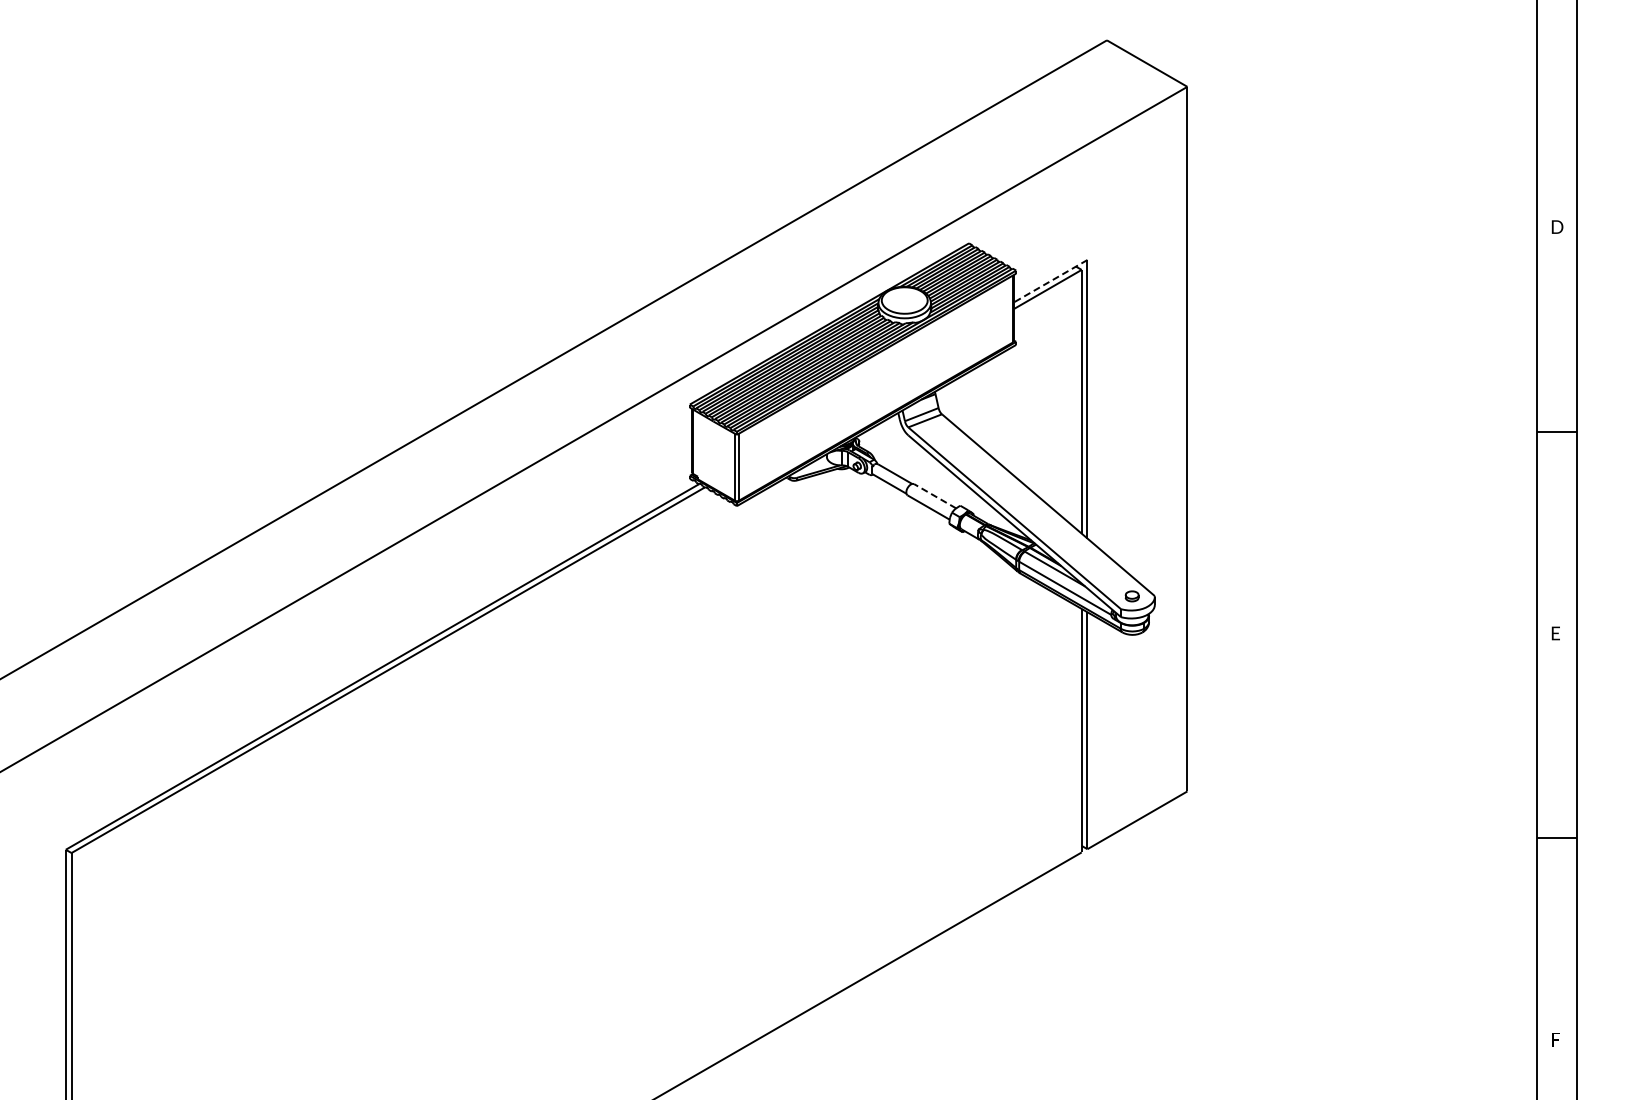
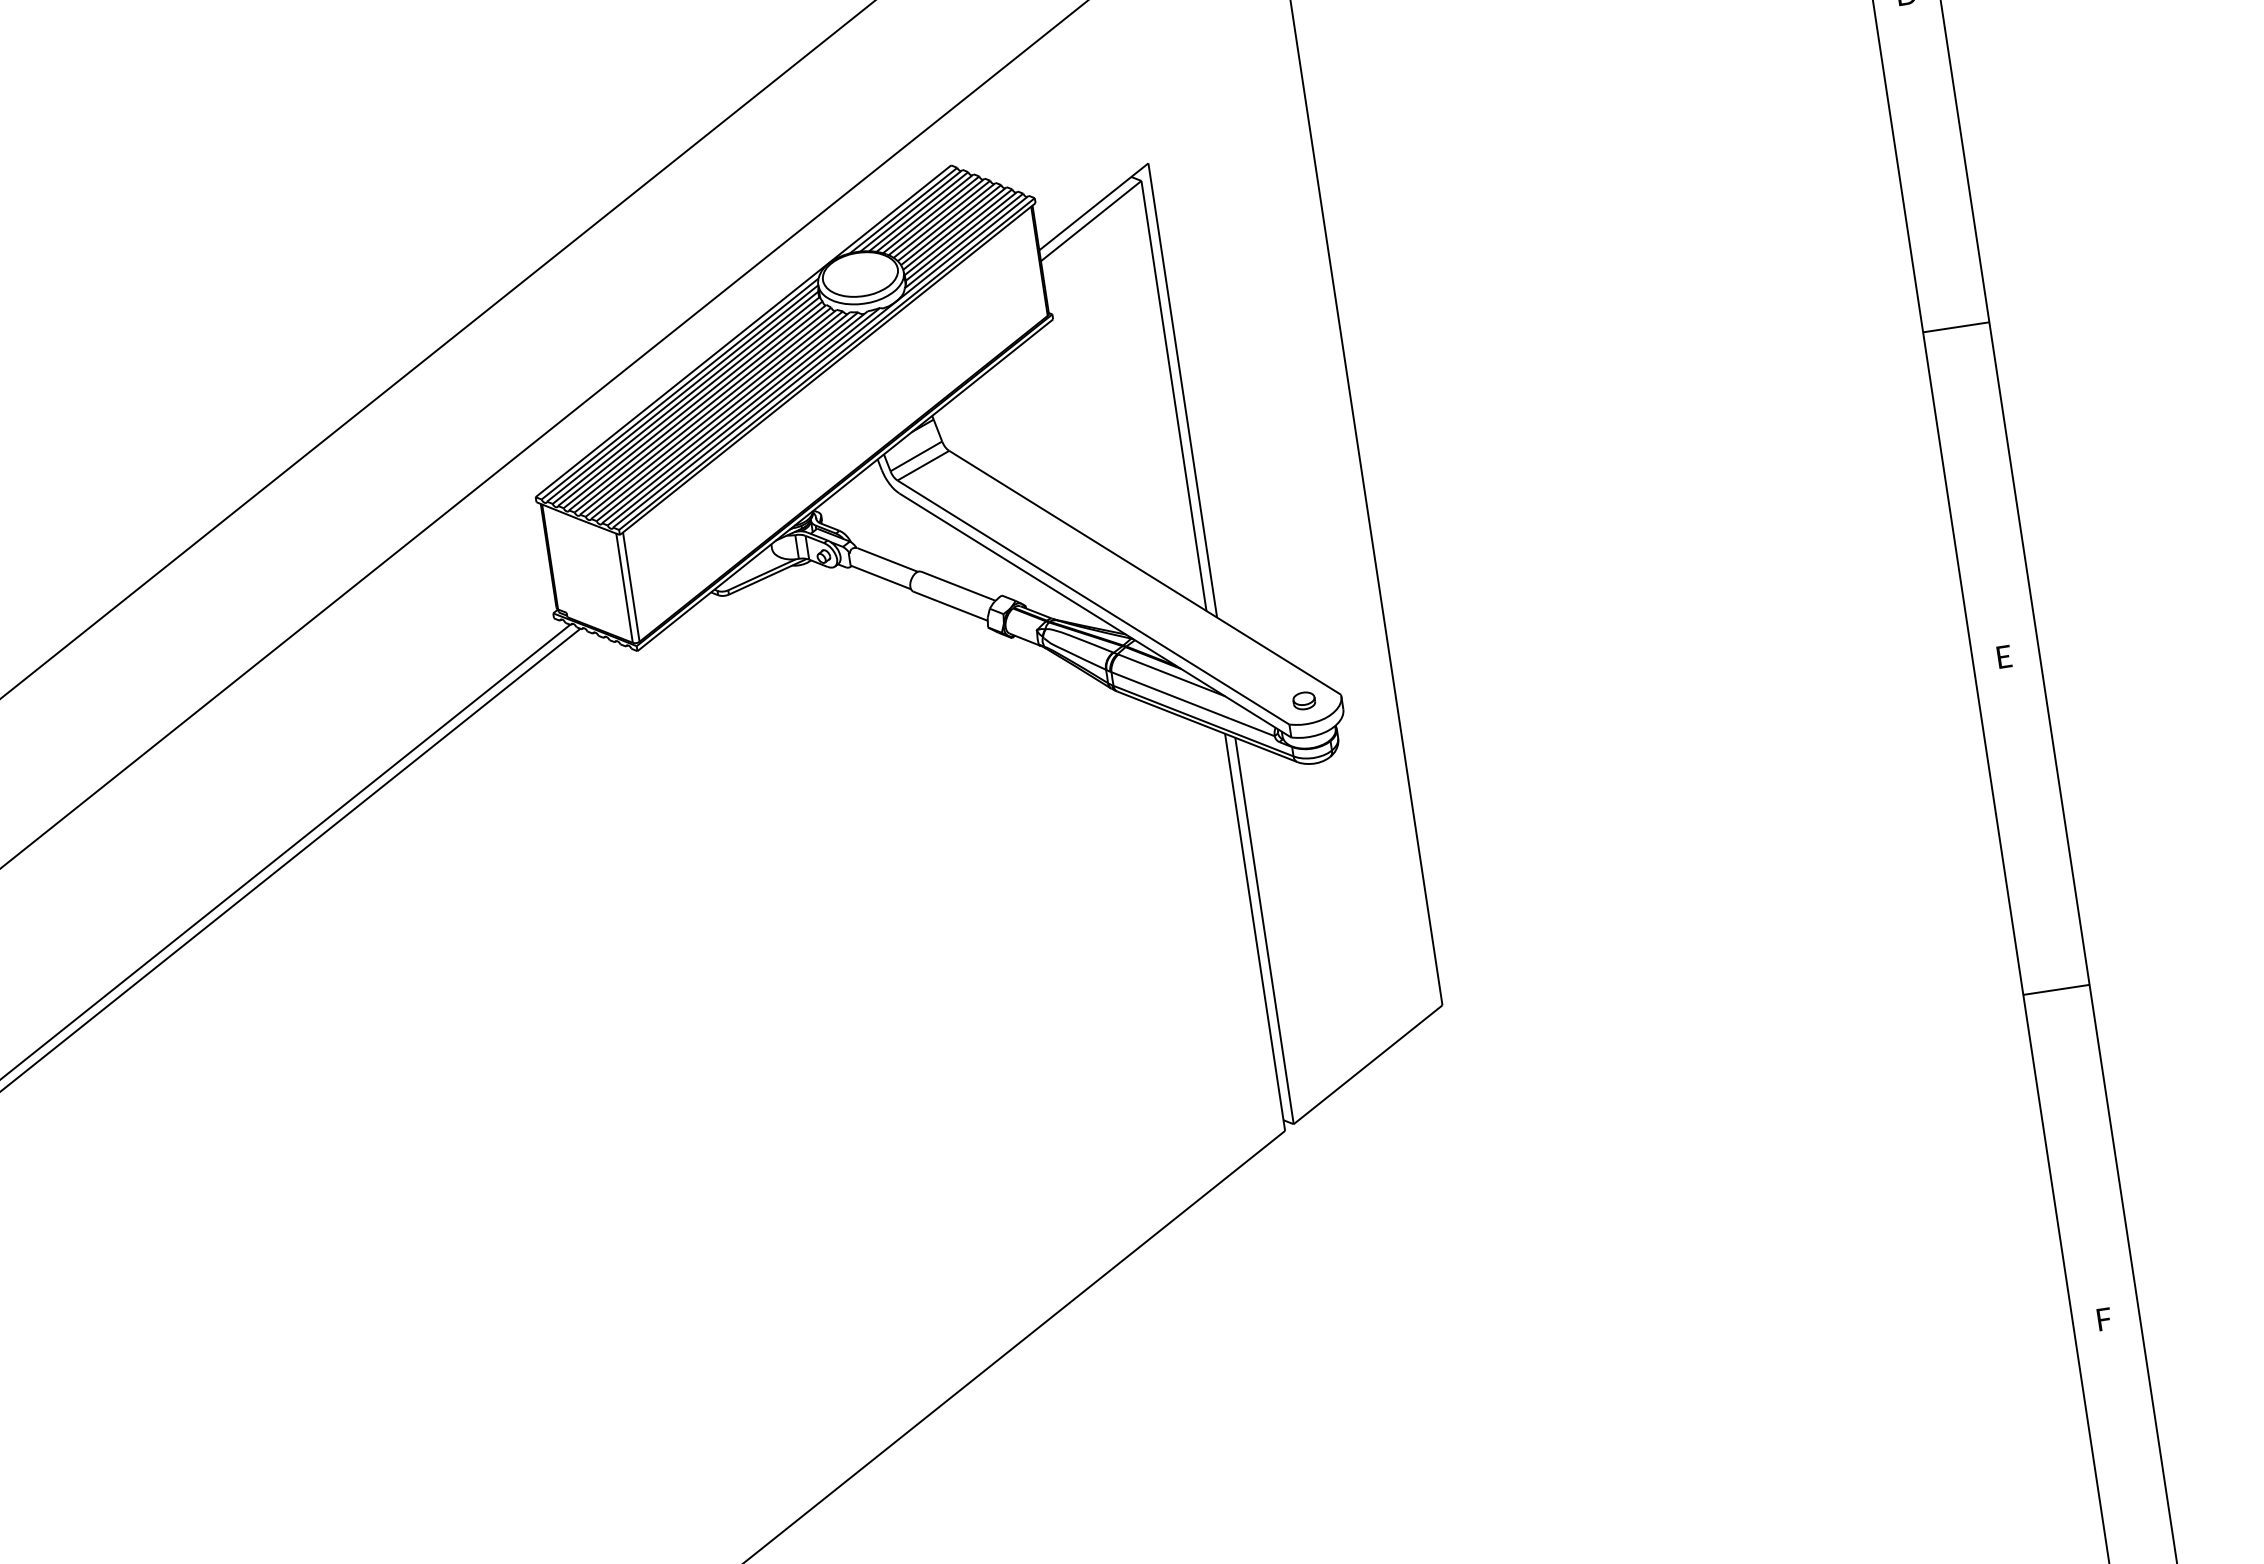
line: (1050, 281) -> (1093, 207), dashed -> solid
line: (934, 496) -> (957, 586), dashed -> solid

